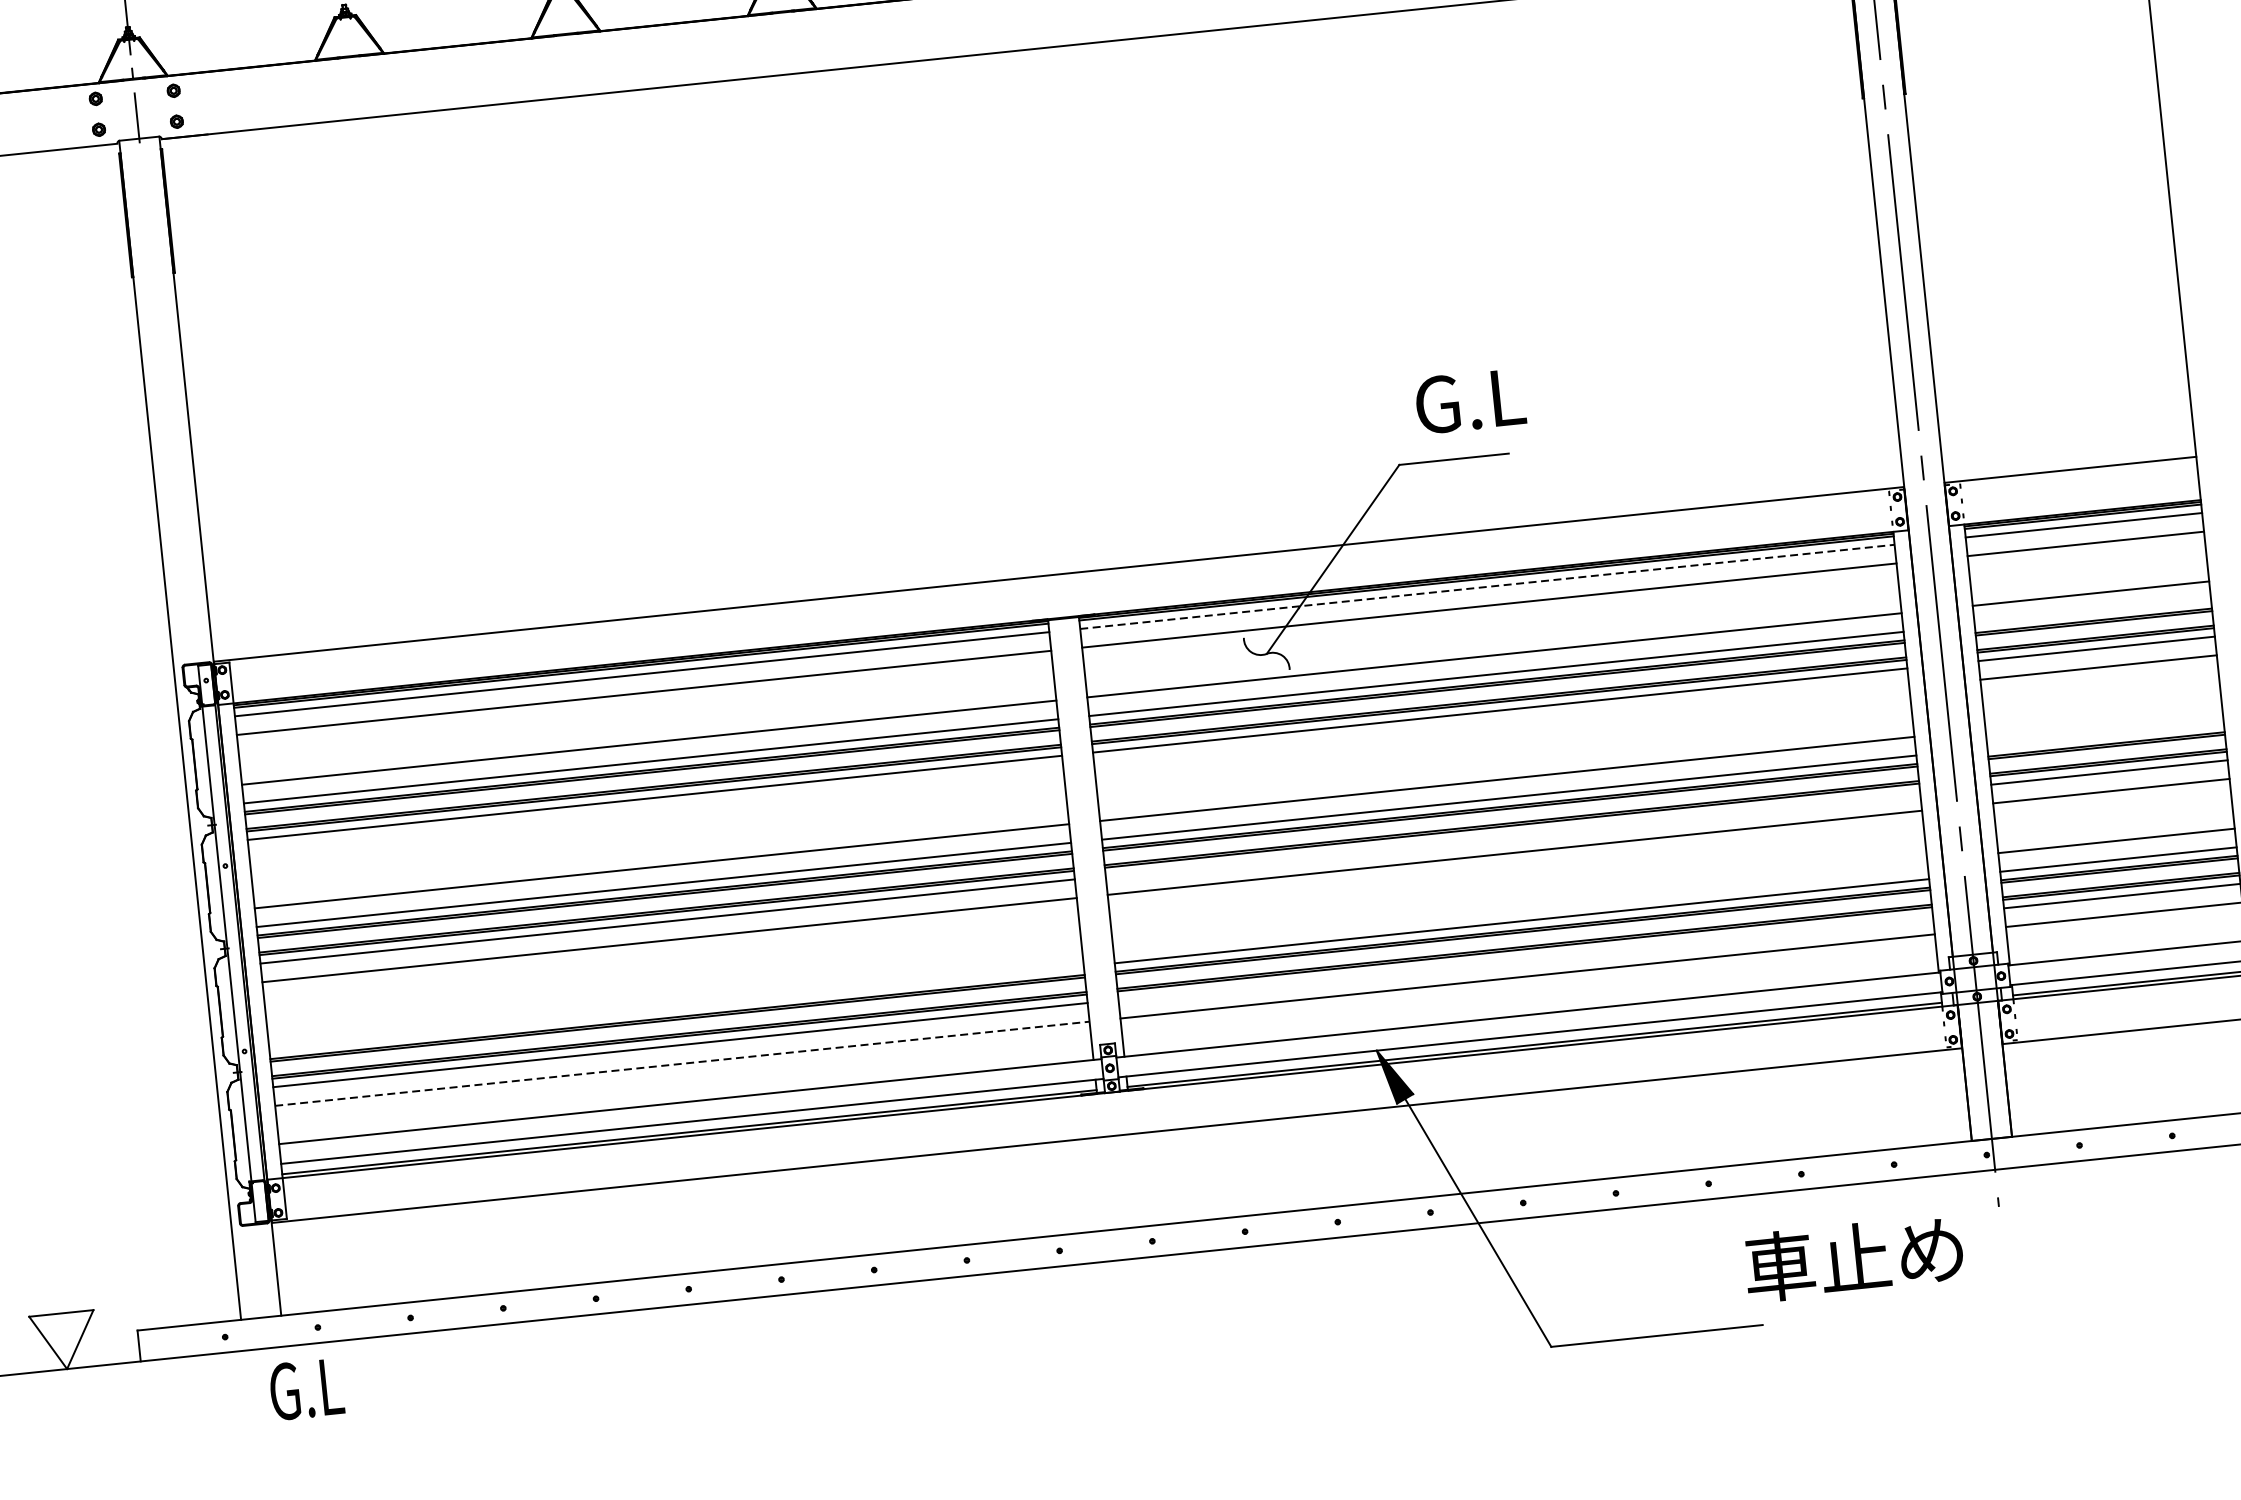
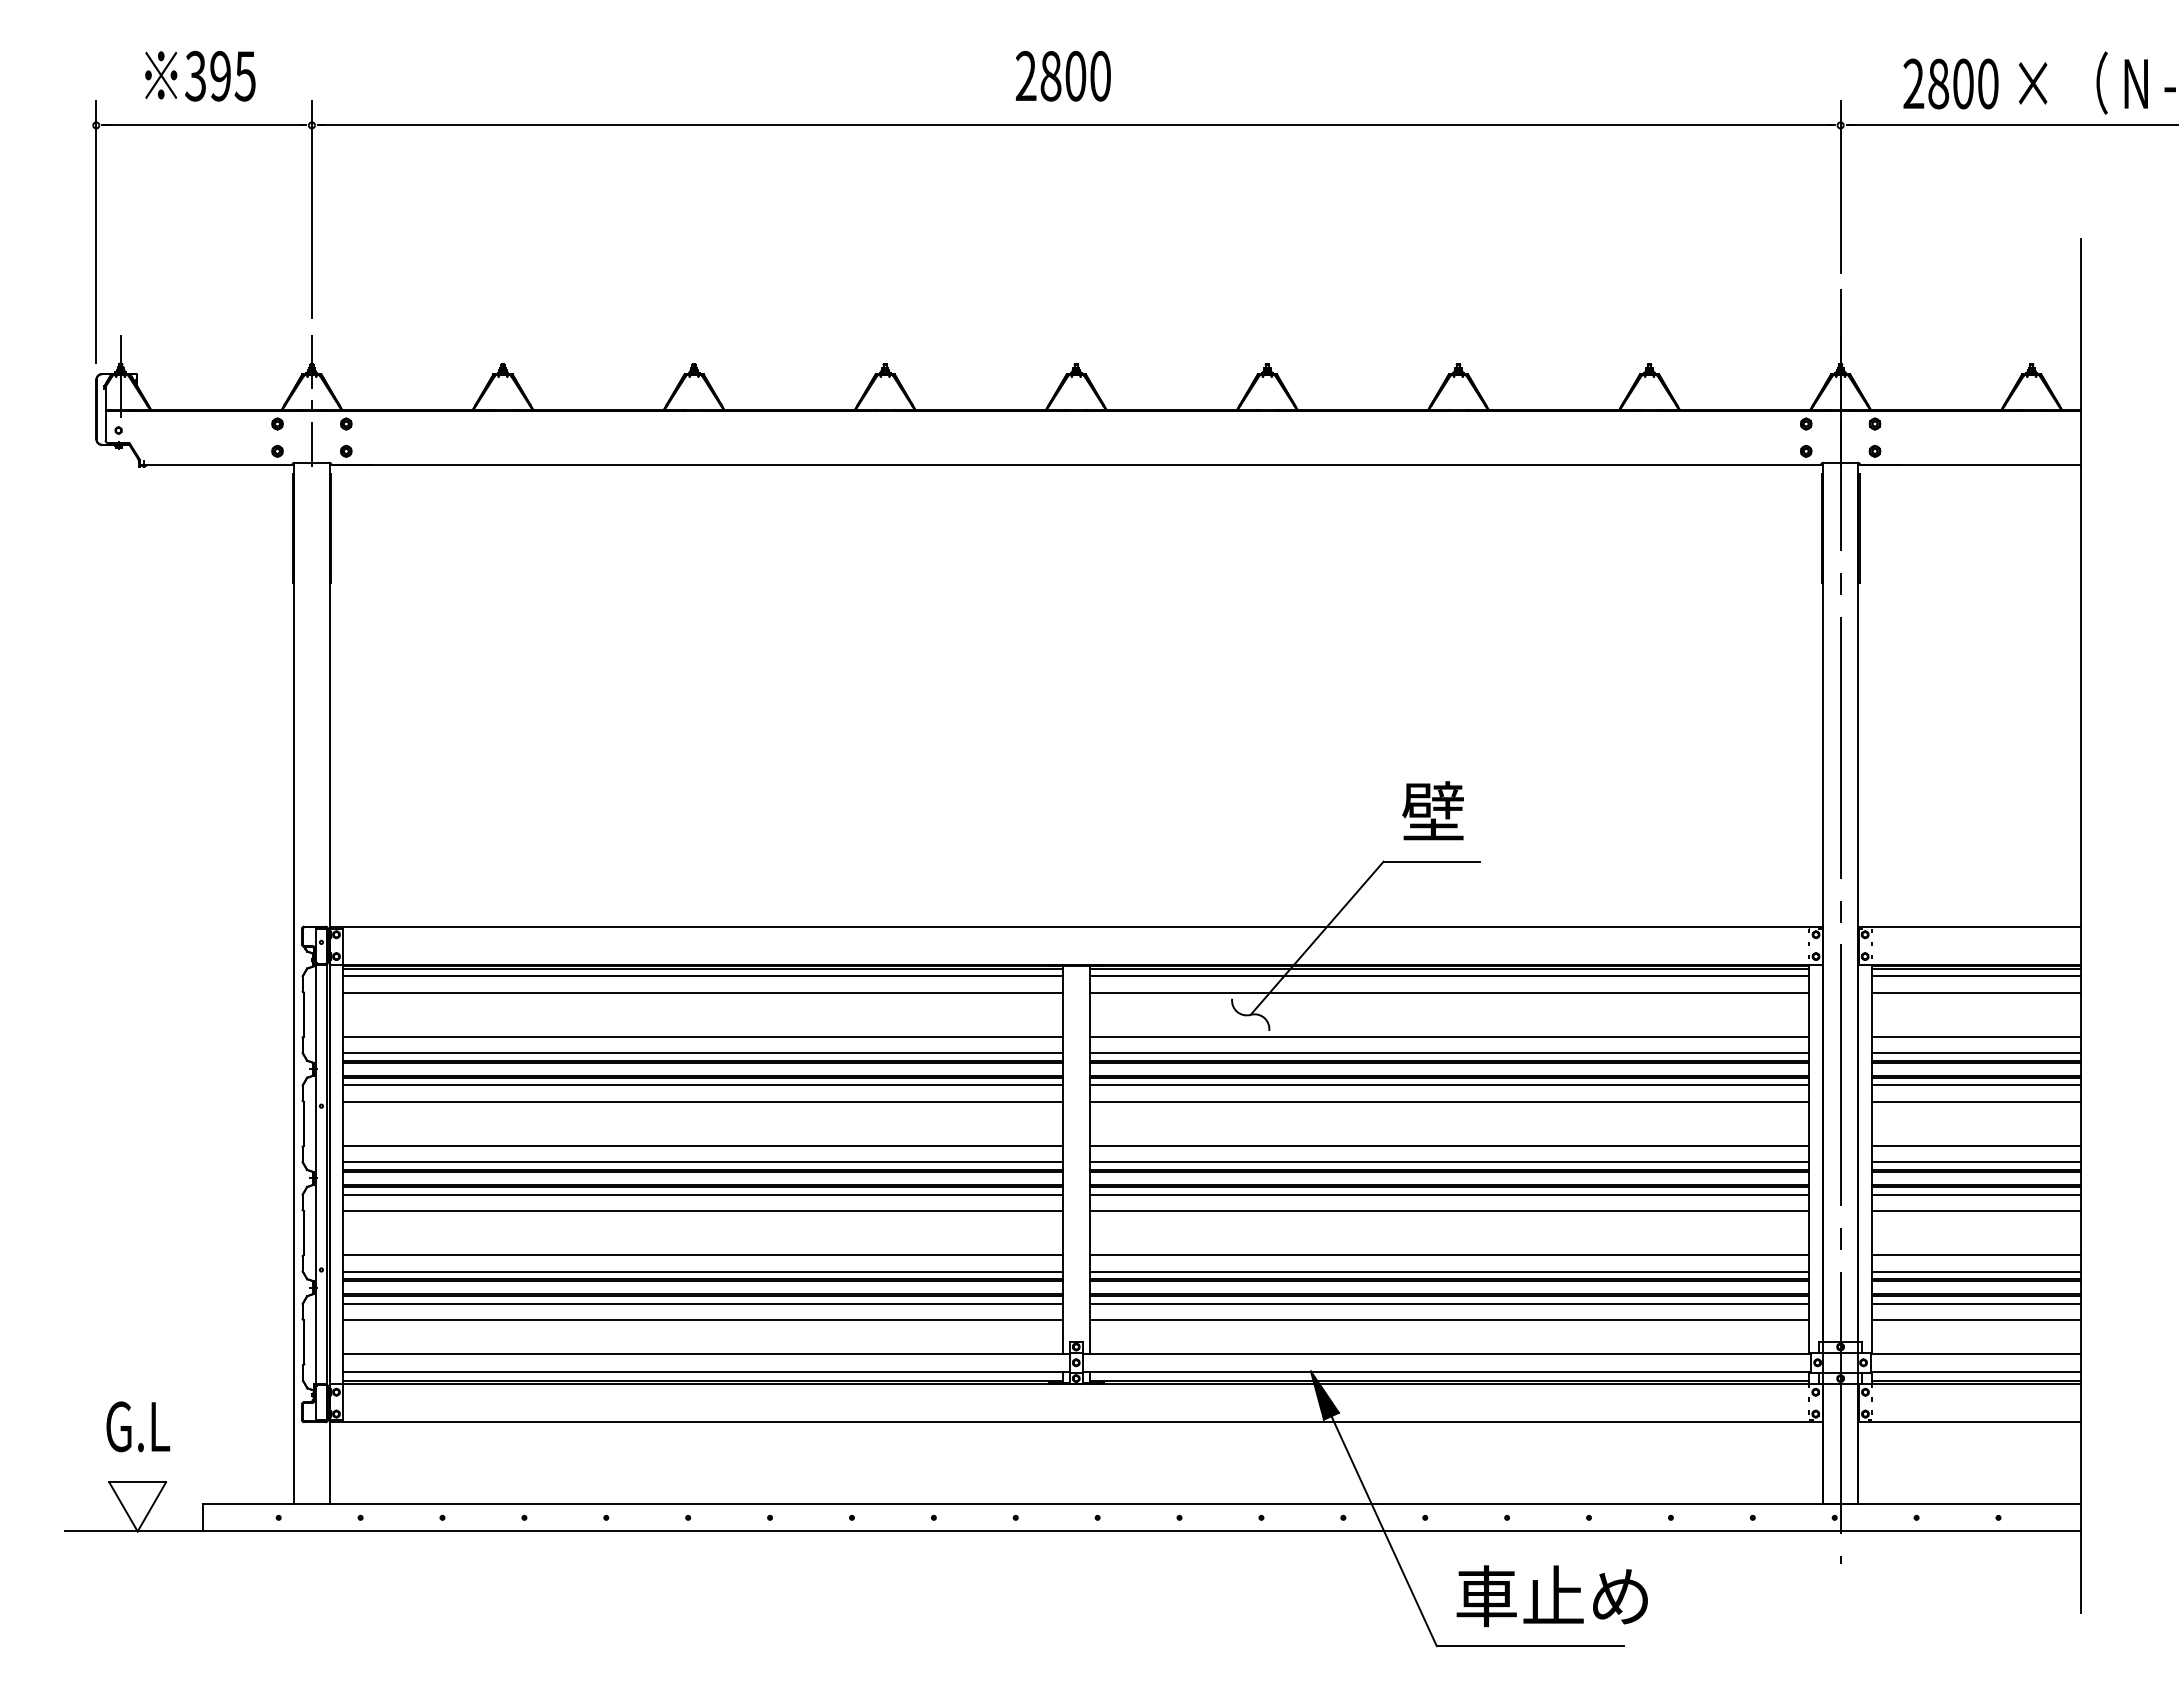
text: (1469, 399) -> (1450, 810), G.L -> 壁
line: (1487, 587) -> (1449, 976), dashed -> solid
line: (2093, 612) -> (1976, 1053), added
line: (2103, 716) -> (1976, 1145), added
line: (1501, 728) -> (1449, 1101), added
line: (2105, 736) -> (1976, 1162), added
line: (656, 816) -> (702, 1101), added
line: (1512, 834) -> (1449, 1194), added
line: (1520, 903) -> (1449, 1255), added
line: (1525, 957) -> (1449, 1303), added
line: (674, 990) -> (702, 1255), added
line: (676, 1008) -> (702, 1271), added
line: (681, 1064) -> (702, 1320), dashed -> solid
text: (1853, 1258) -> (1551, 1596), moved
text: (306, 1388) -> (138, 1426), moved

